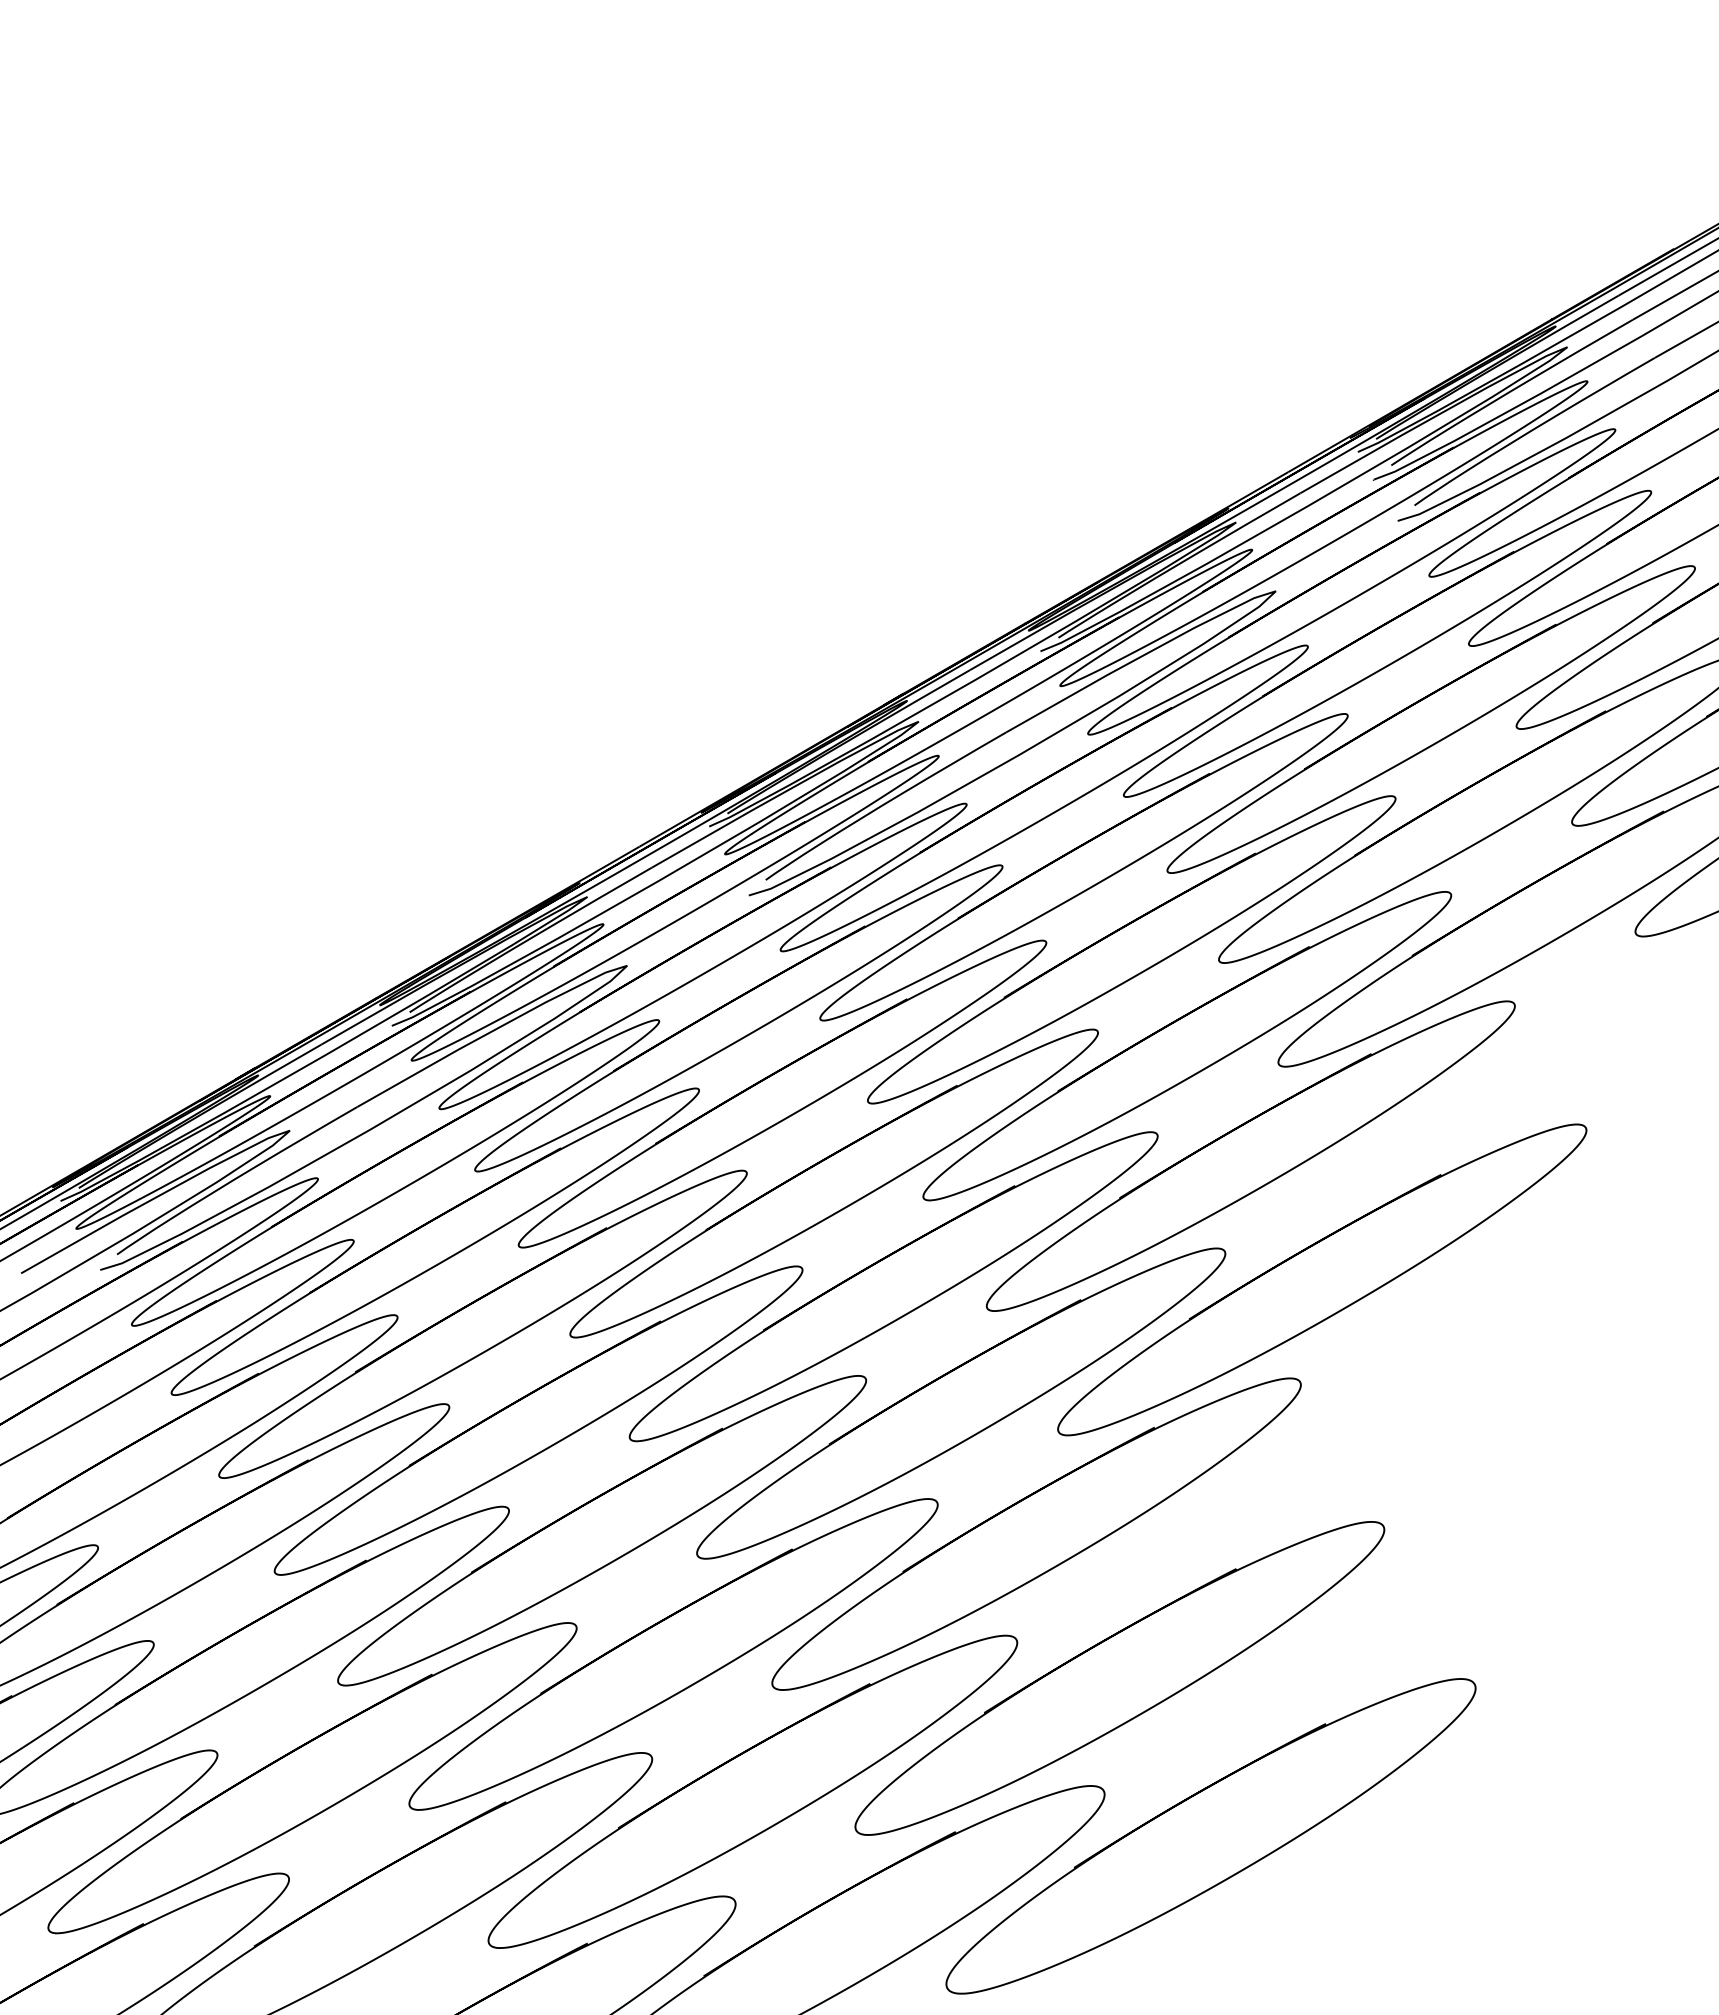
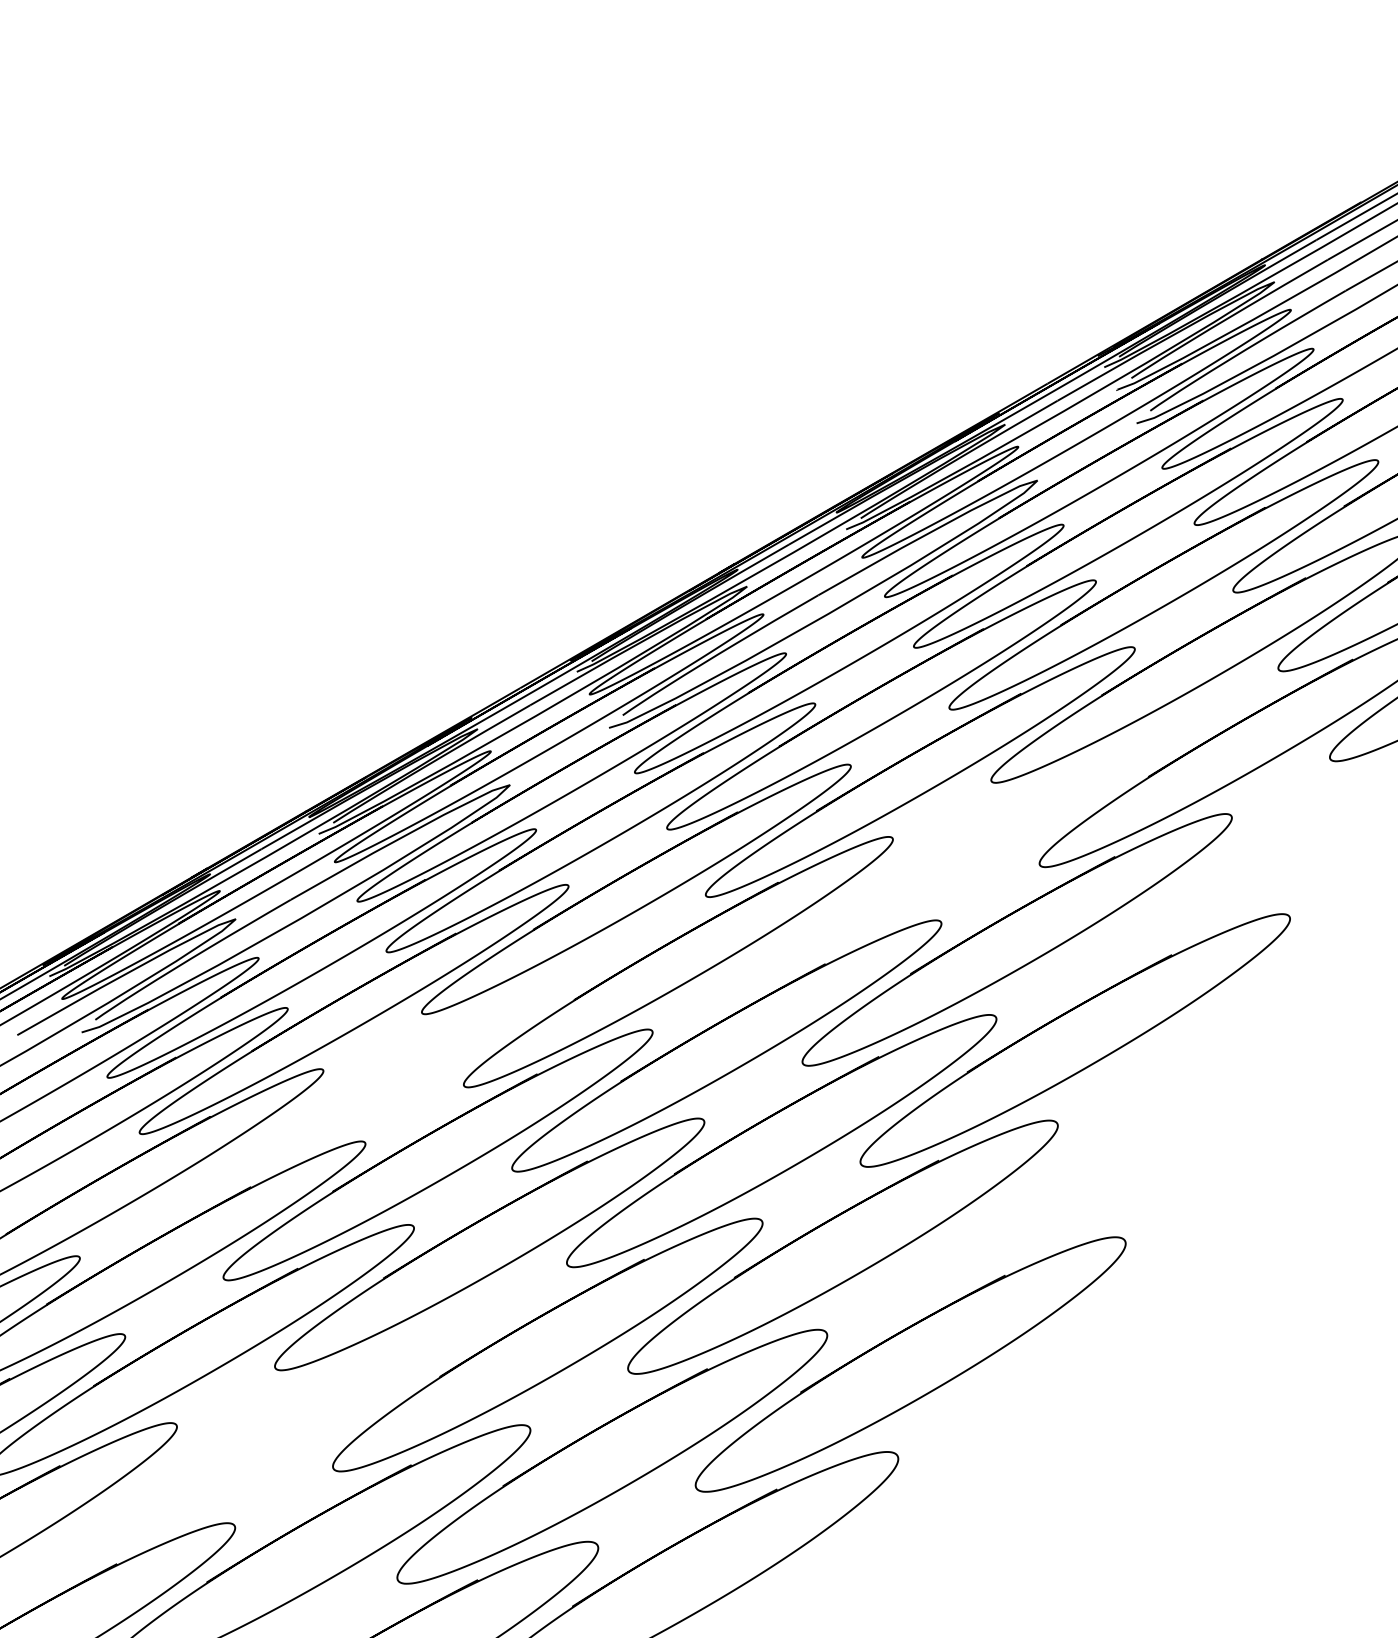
part: (1187, 1046) -> (965, 850), removed
part: (482, 1323) -> (392, 1075), removed
part: (312, 1778) -> (254, 1445), removed
part: (1210, 1836) -> (984, 1493), removed

